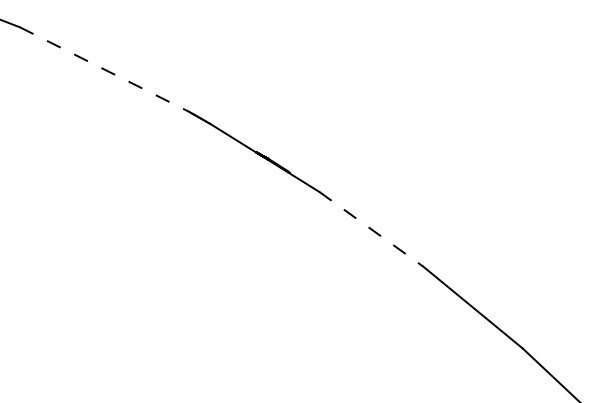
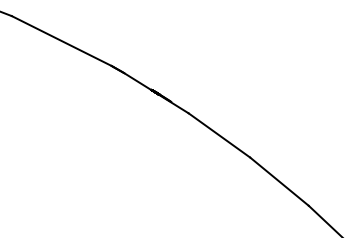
line: (103, 68) -> (61, 40), dashed -> solid
line: (371, 229) -> (219, 135), dashed -> solid

